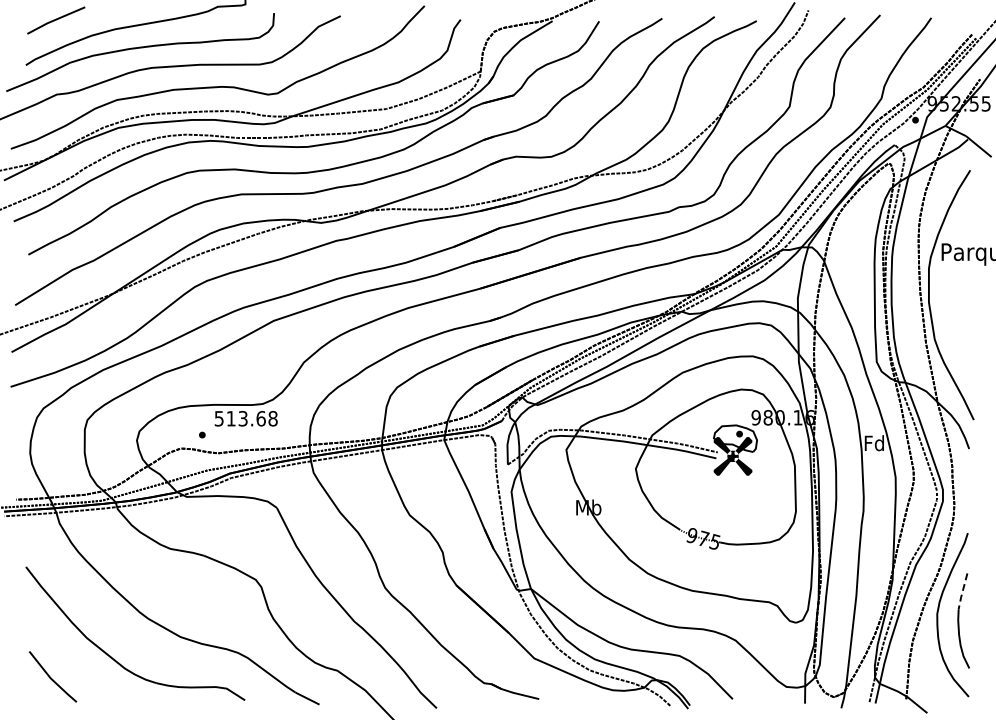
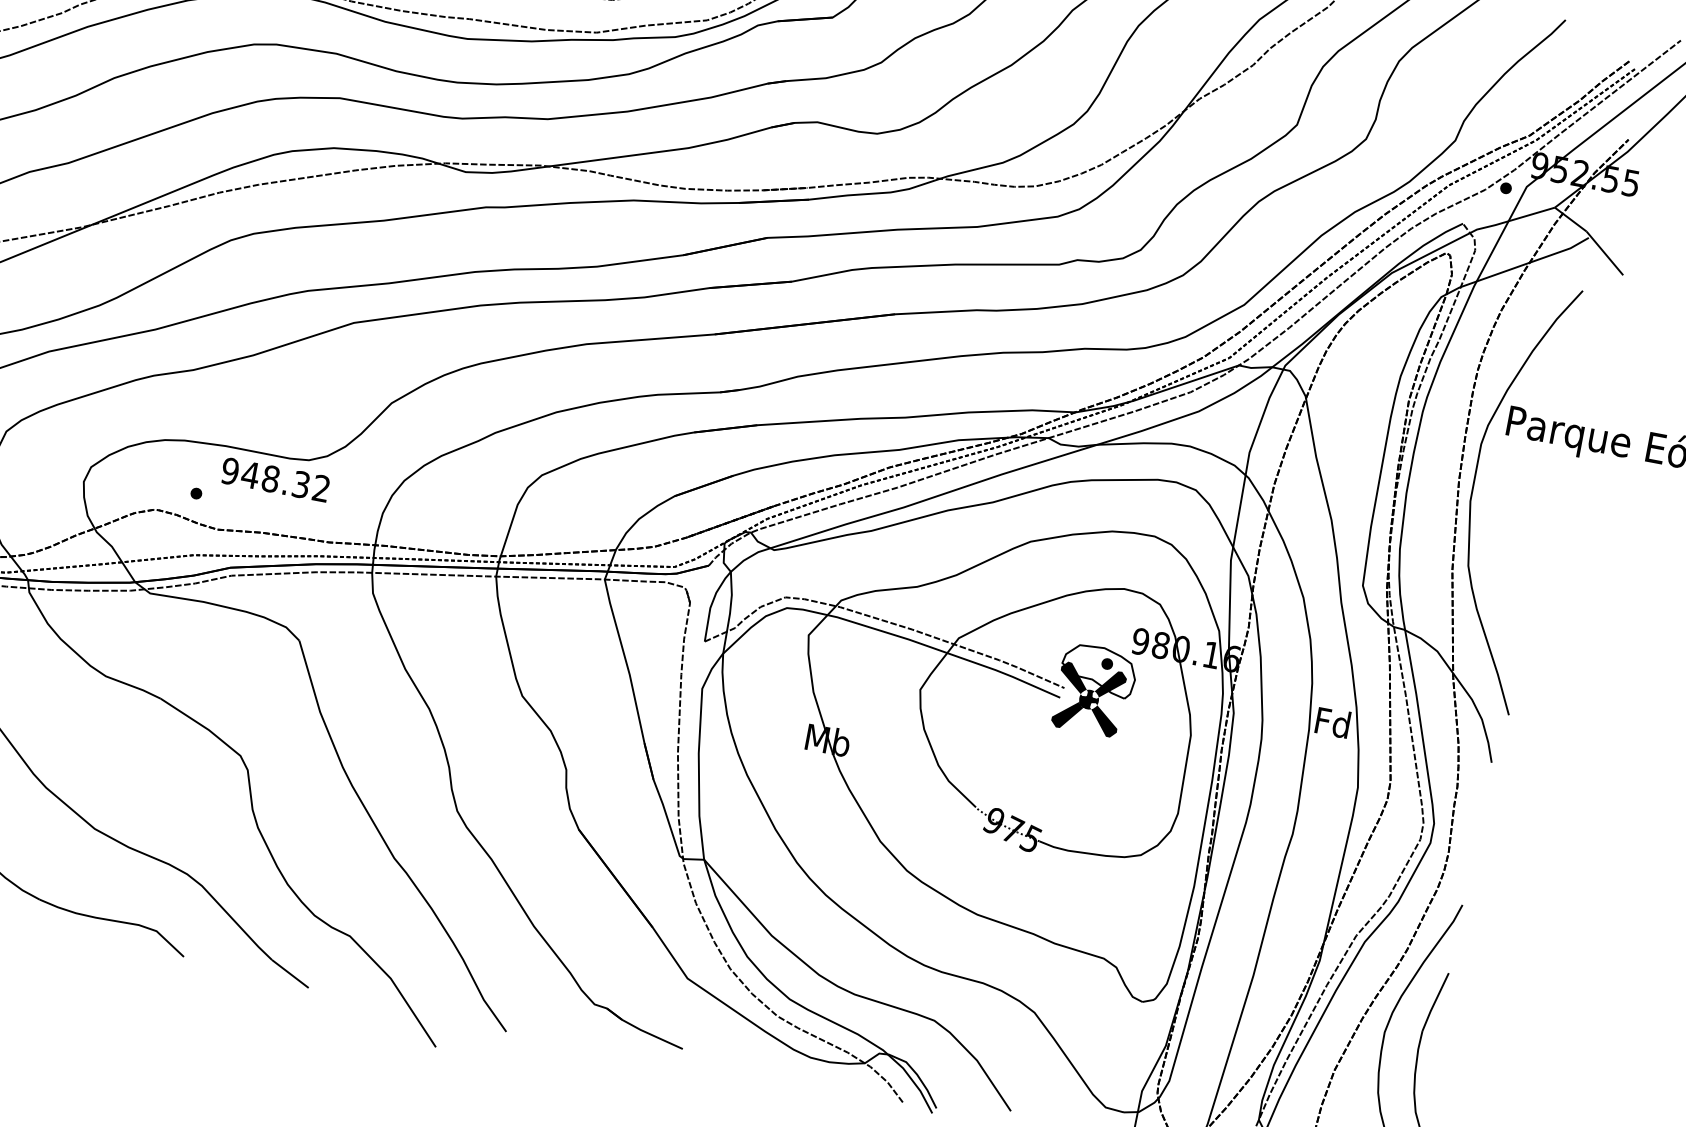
text: (245, 418) -> (274, 479), 513.68 -> 948.32
line: (962, 592) -> (1434, 1003), dashed -> solid

